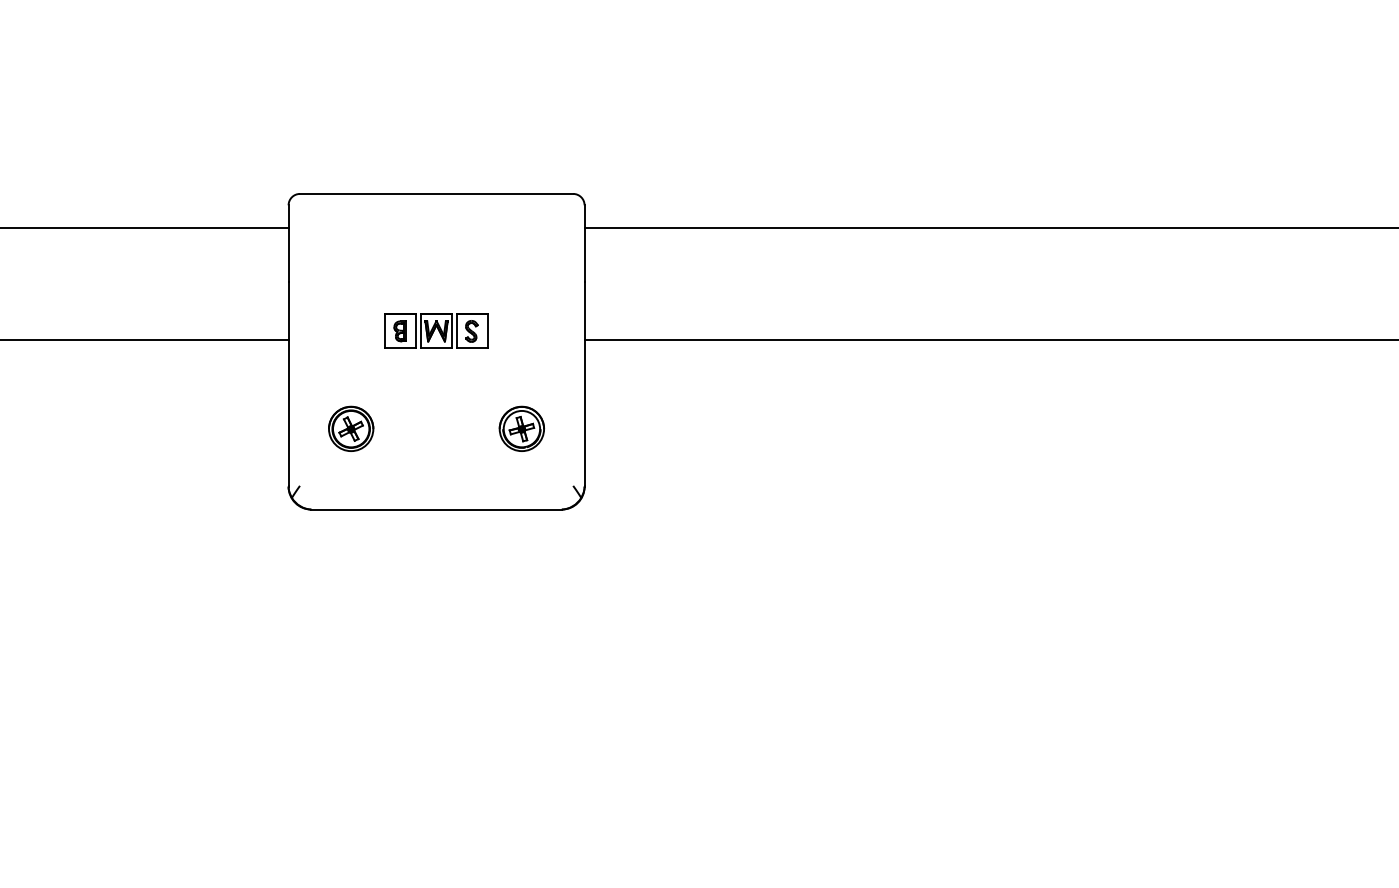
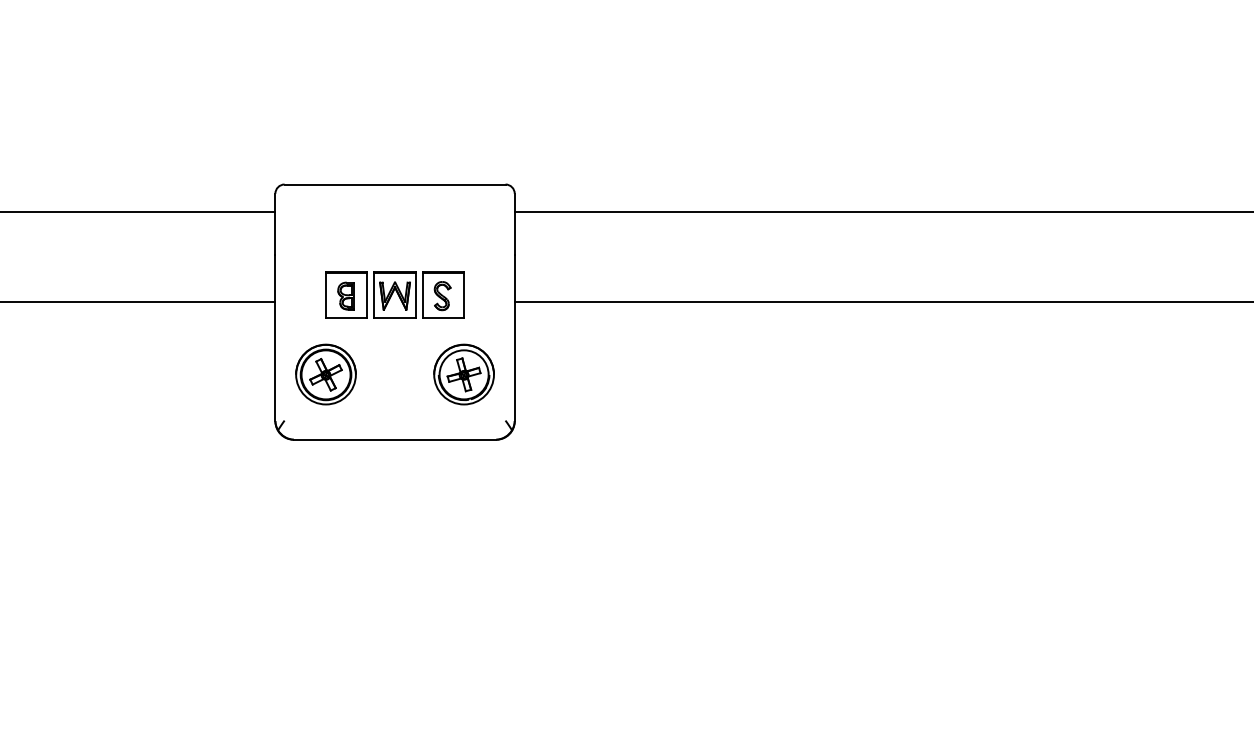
part: (435, 329) -> (394, 294), size x1.67
part: (350, 428) -> (325, 374), size x1.67
part: (521, 428) -> (463, 374), size x1.67

